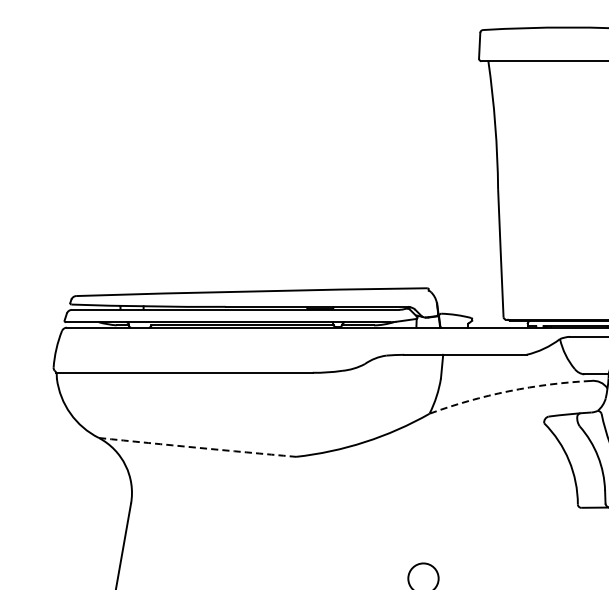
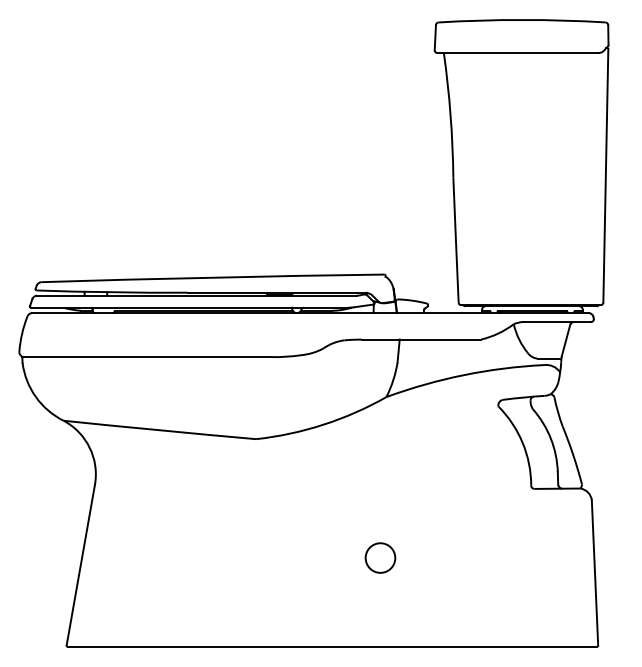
arc: (508, 391) -> (463, 375), dashed -> solid
arc: (197, 447) -> (159, 430), dashed -> solid

